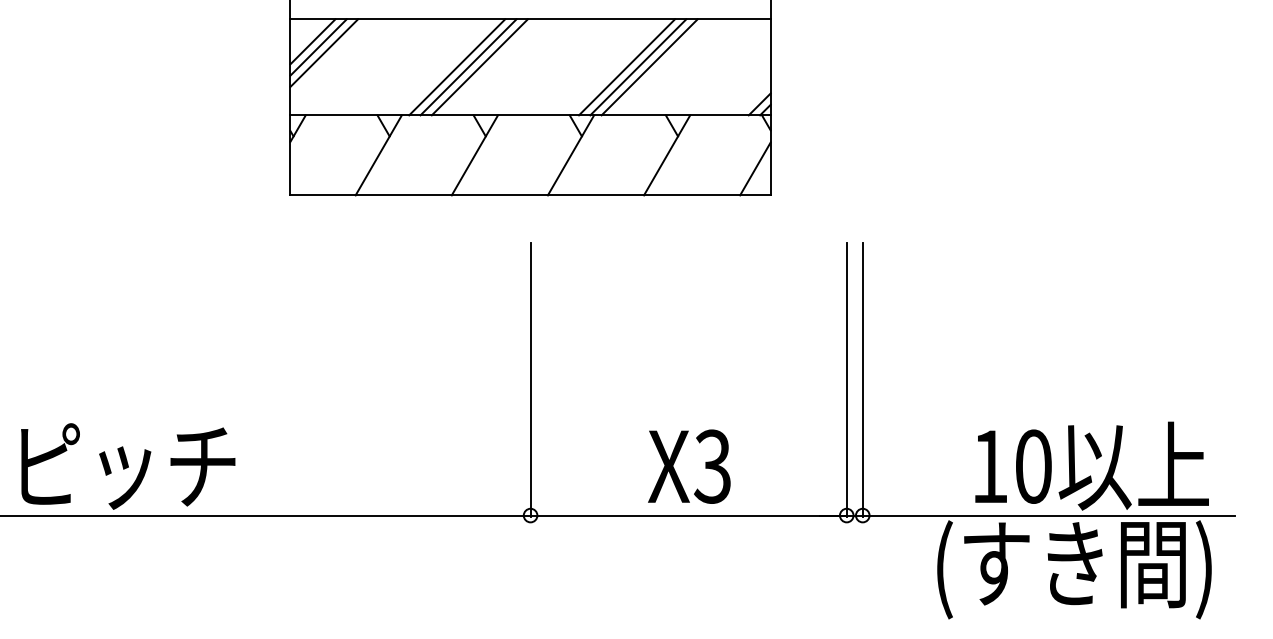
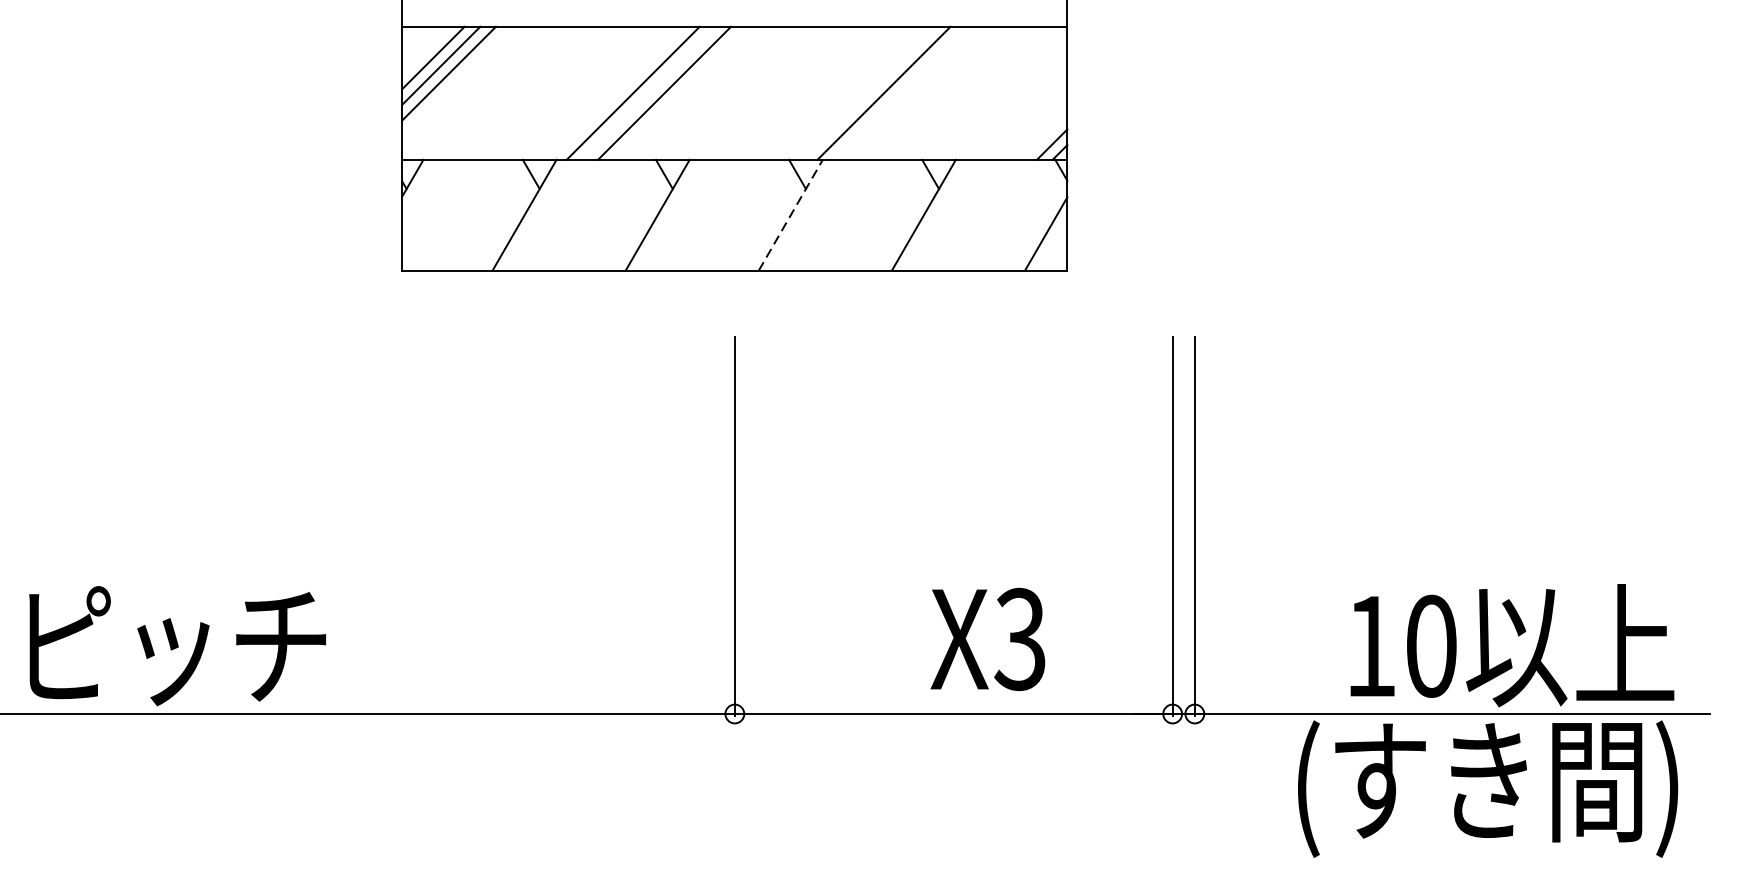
line: (468, 67) -> (648, 93), removed
line: (627, 67) -> (869, 93), removed
line: (649, 67) -> (899, 93), removed
line: (571, 154) -> (791, 214), solid -> dashed
text: (689, 466) -> (988, 639), moved

